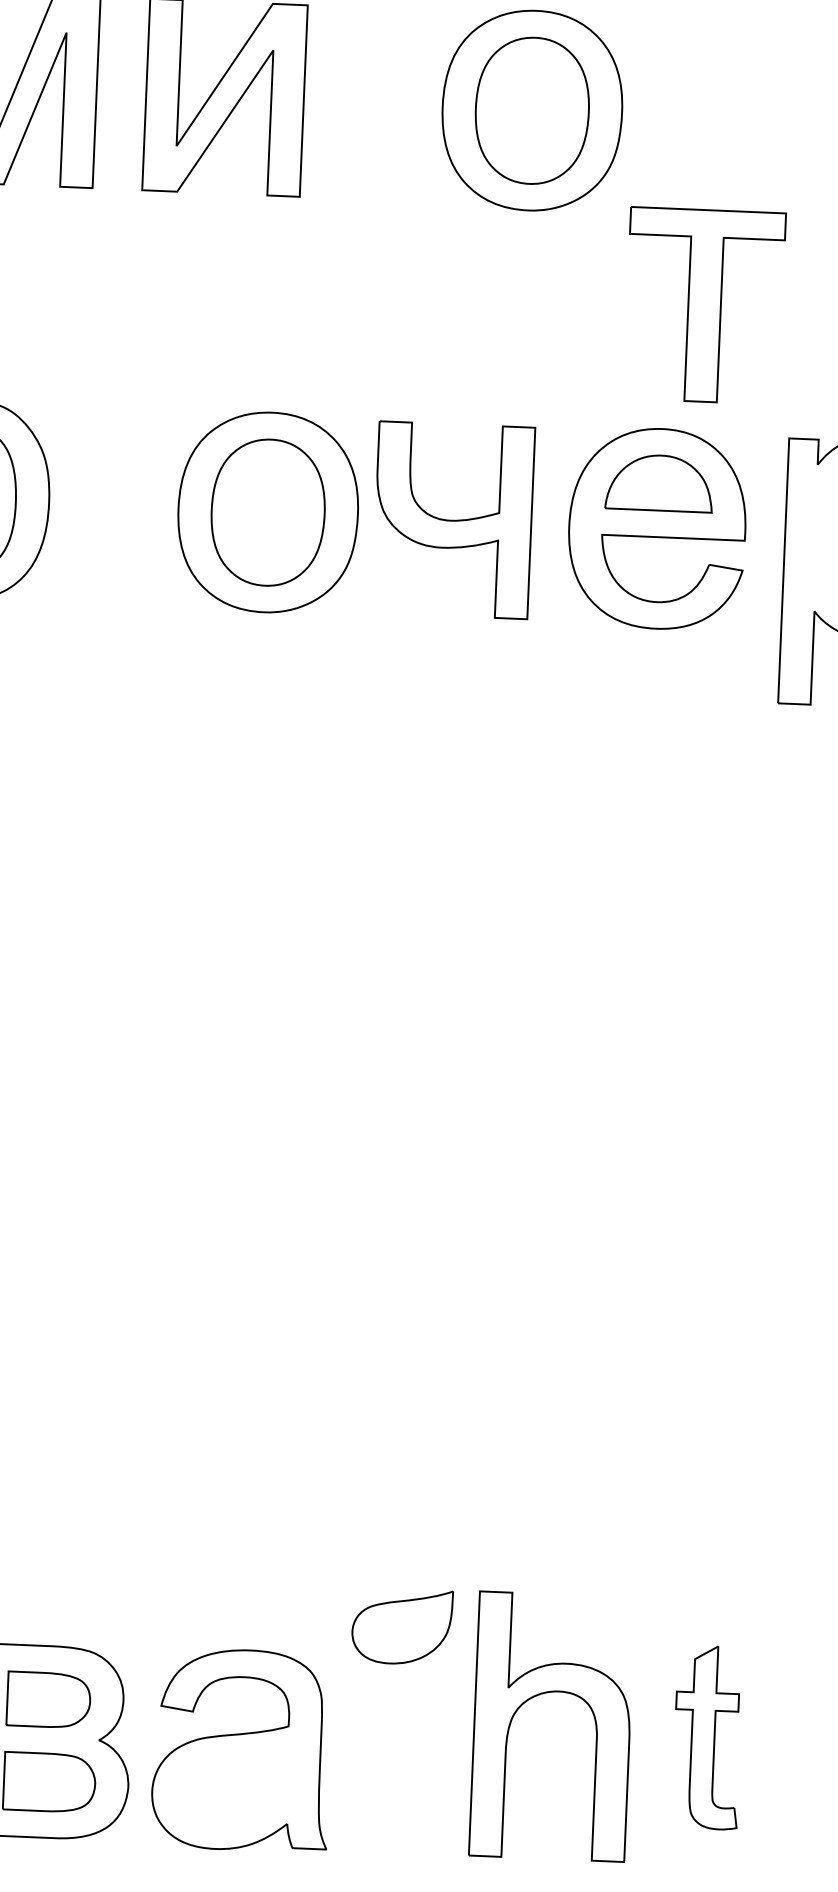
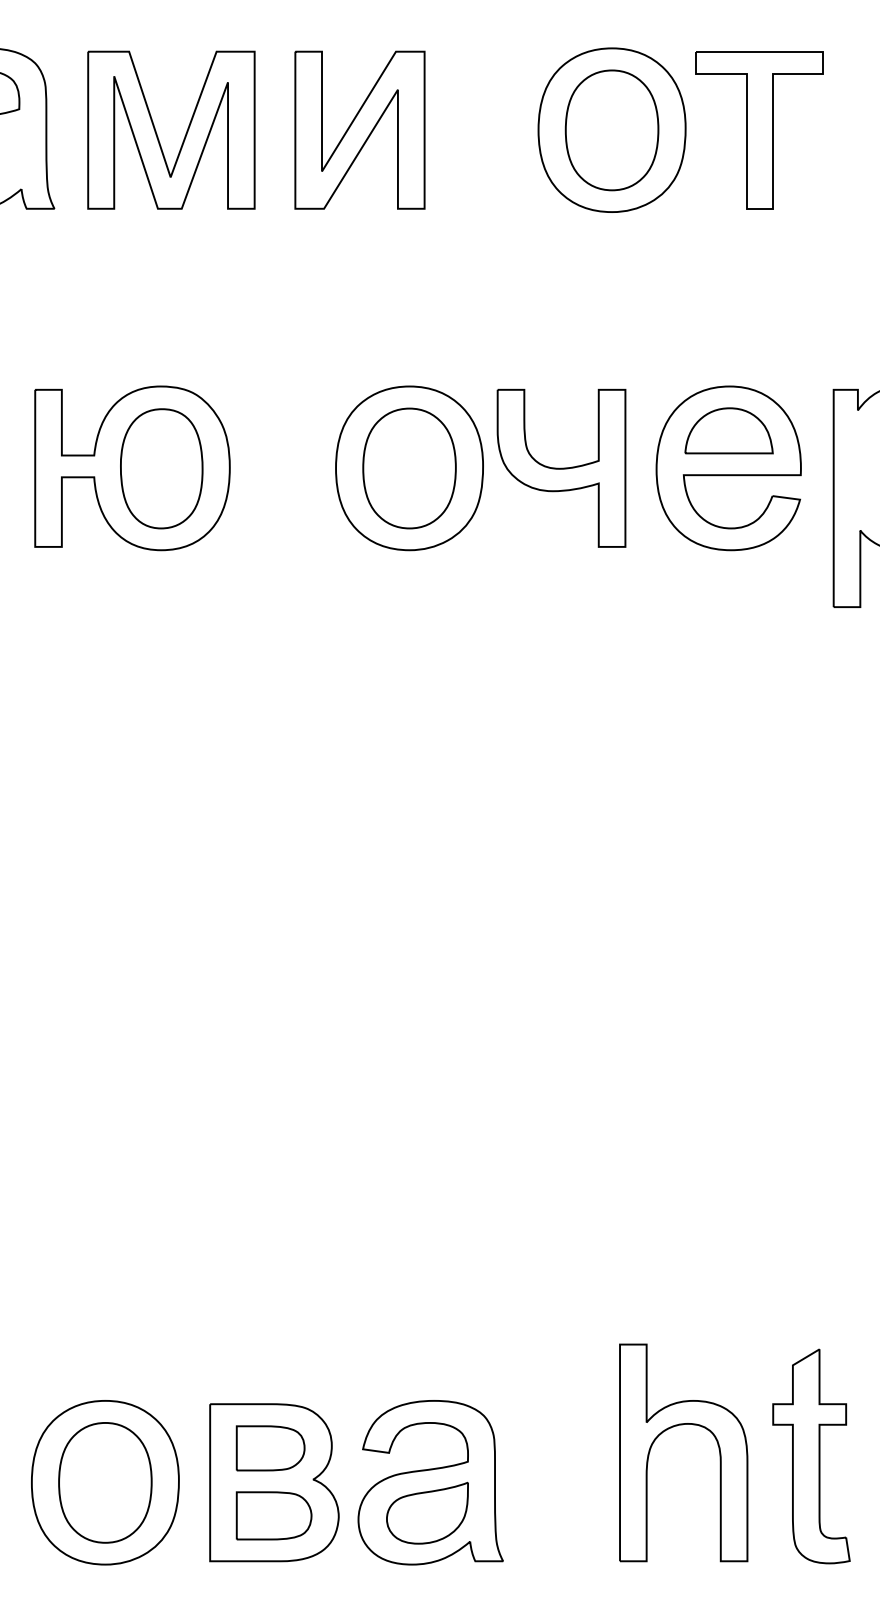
part: (704, 306) -> (759, 130), moved
part: (402, 1625) -> (427, 1512), moved
part: (707, 1737) -> (811, 1456), size x1.43

